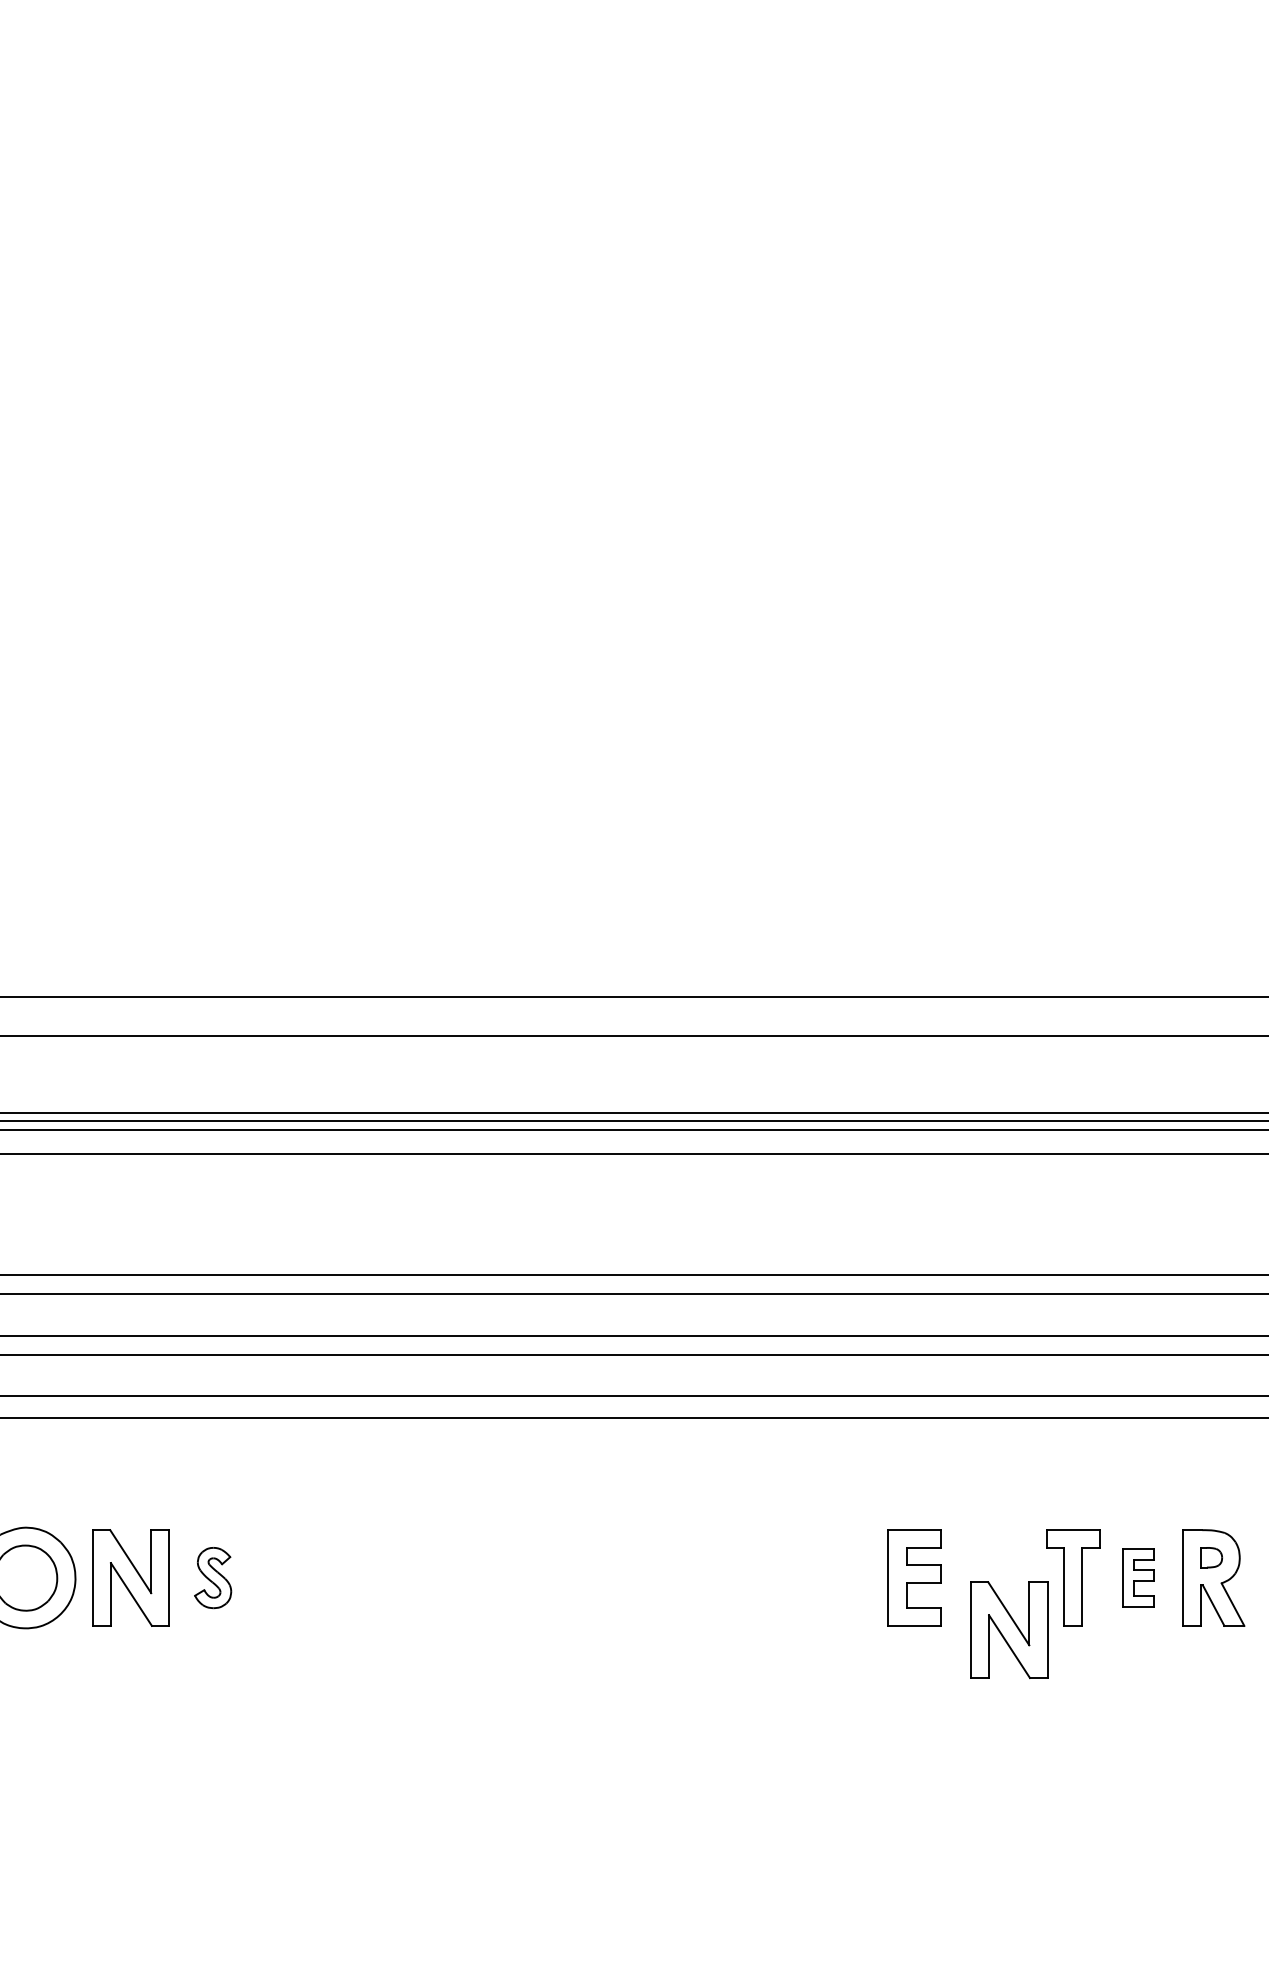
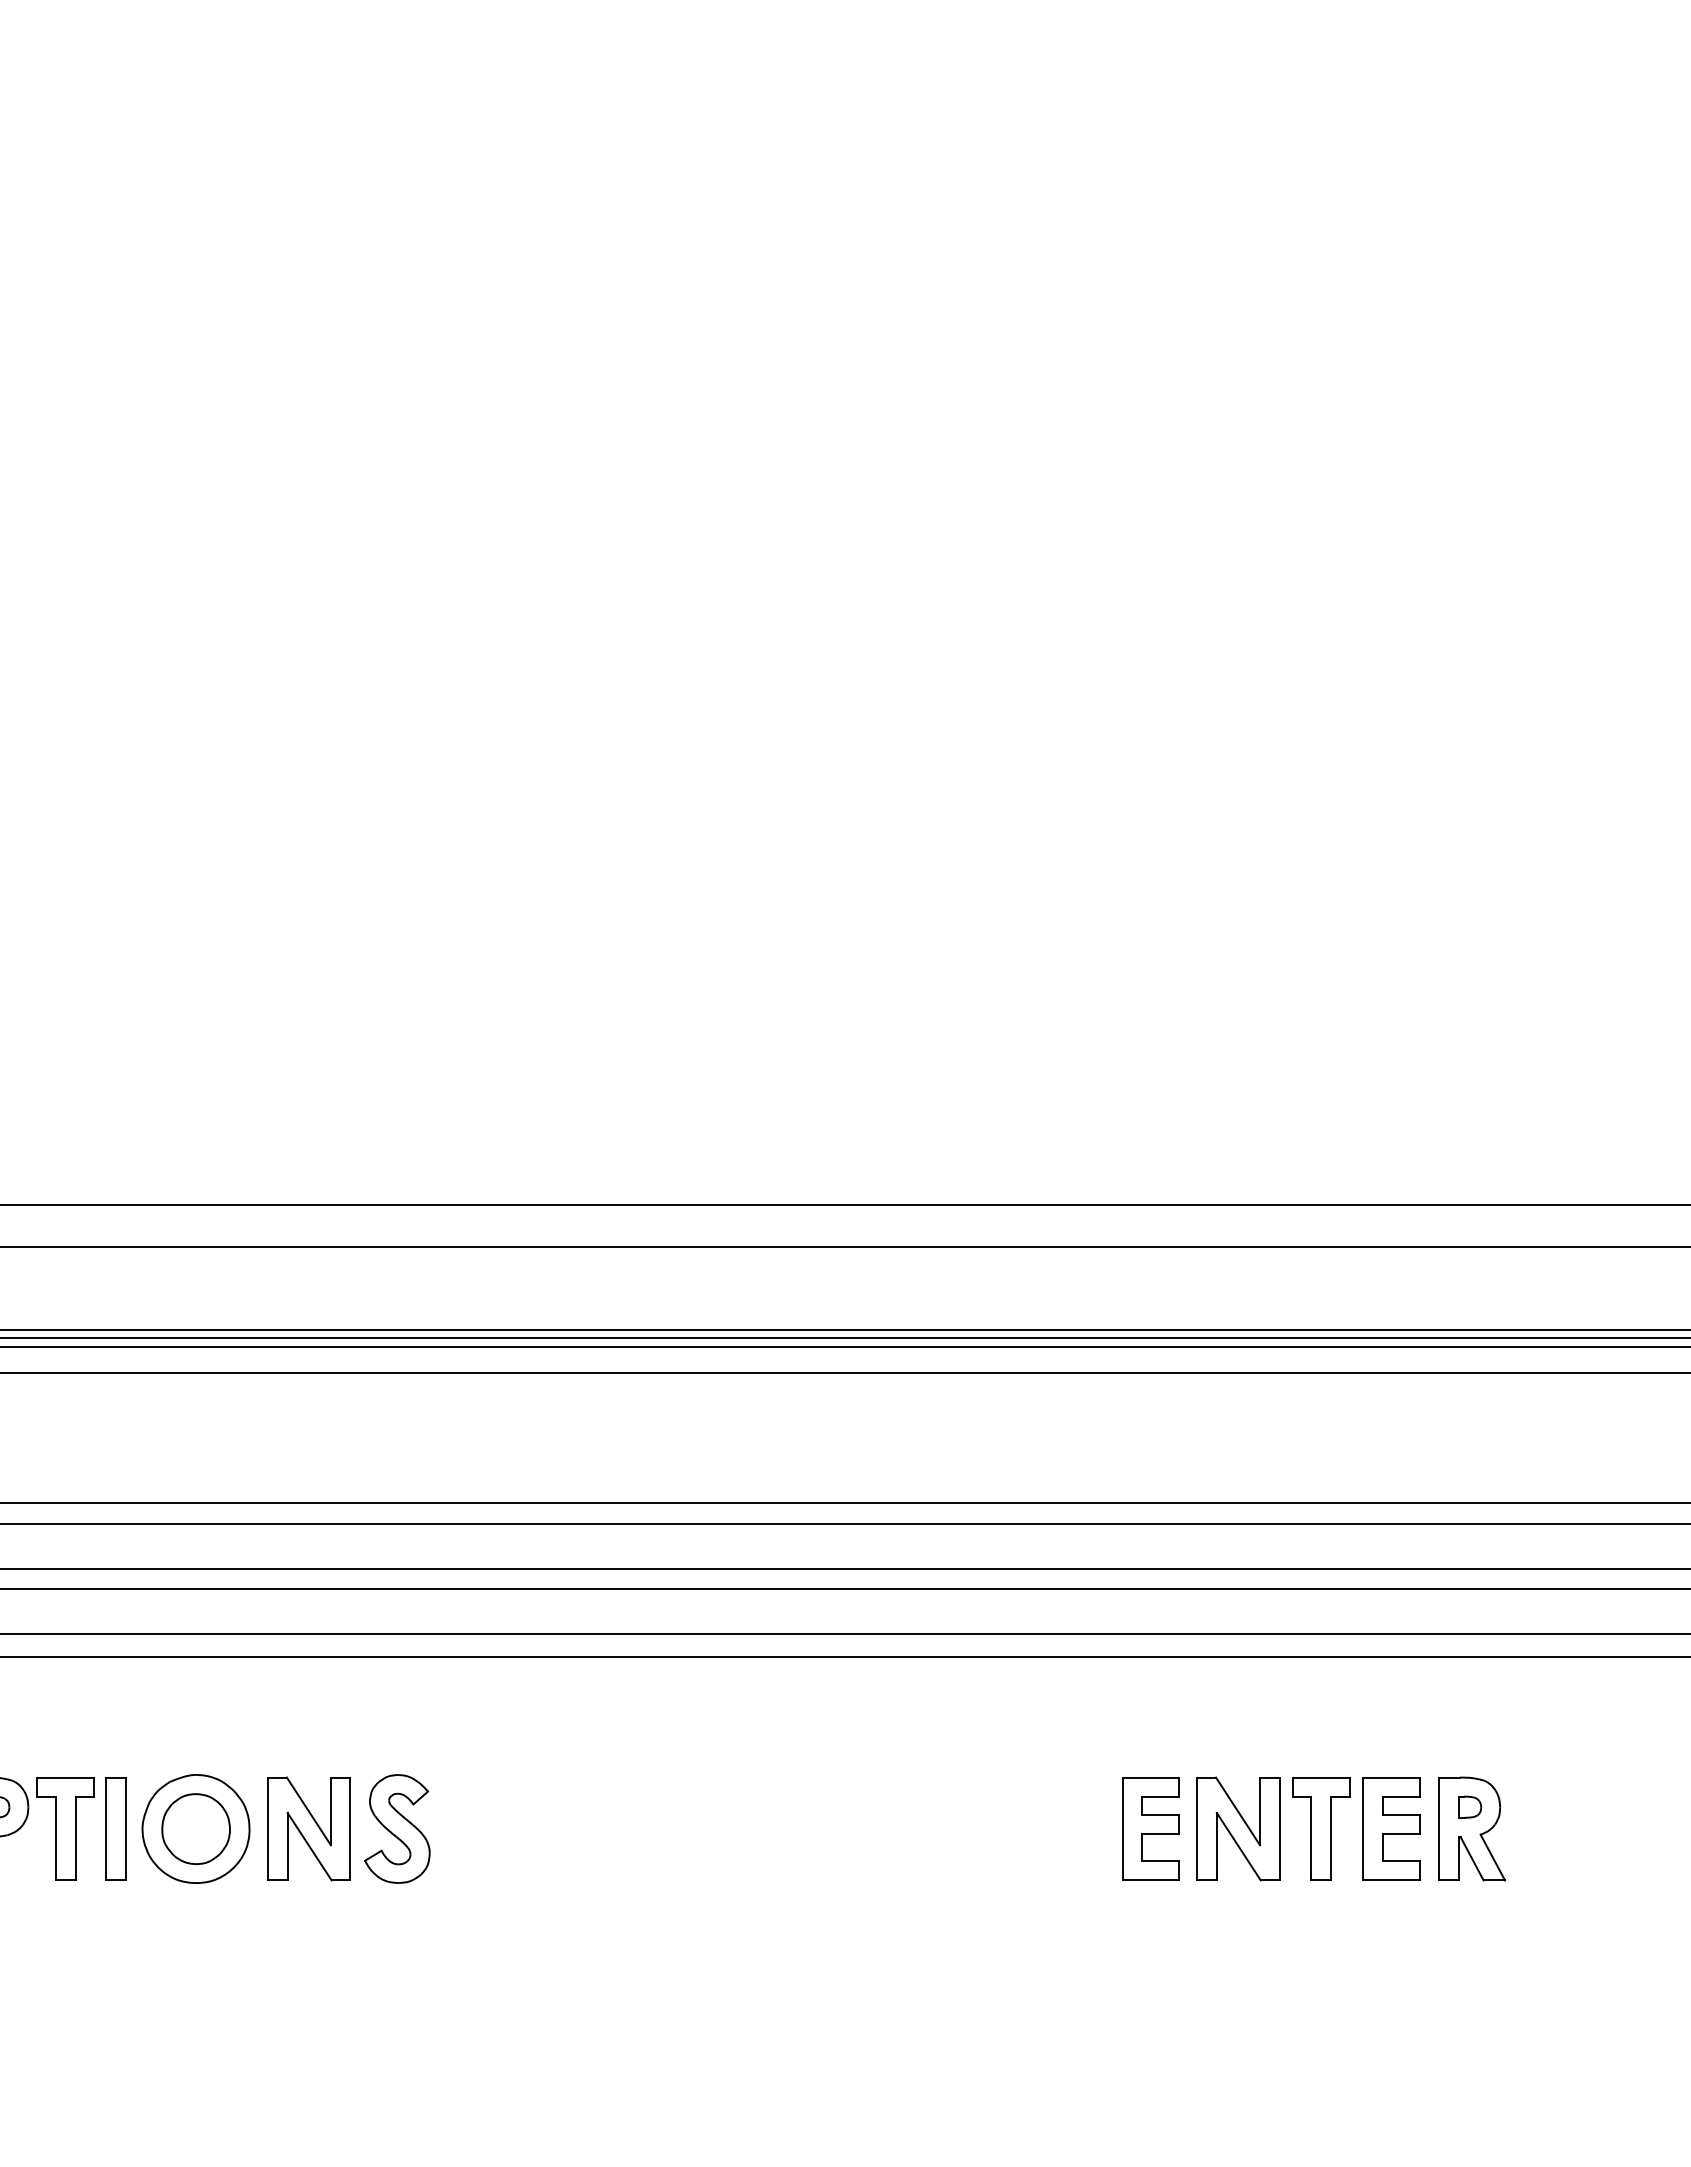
part: (213, 1577) -> (397, 1828), size x1.67
part: (1138, 1577) -> (1391, 1828), size x1.67
part: (1009, 1629) -> (1238, 1828), moved

